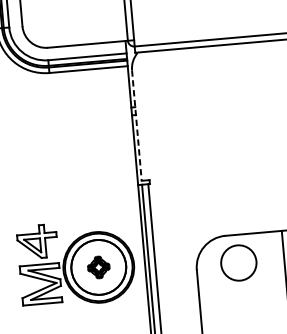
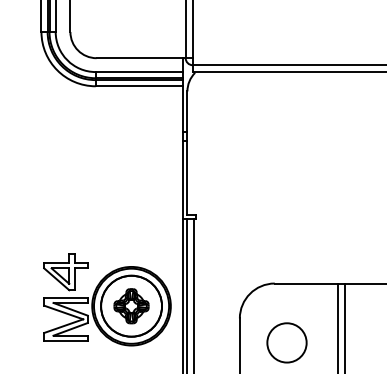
line: (136, 125) -> (187, 152), dashed -> solid
circle: (238, 262) -> (286, 342), moved
part: (98, 267) -> (131, 306), size x1.43

